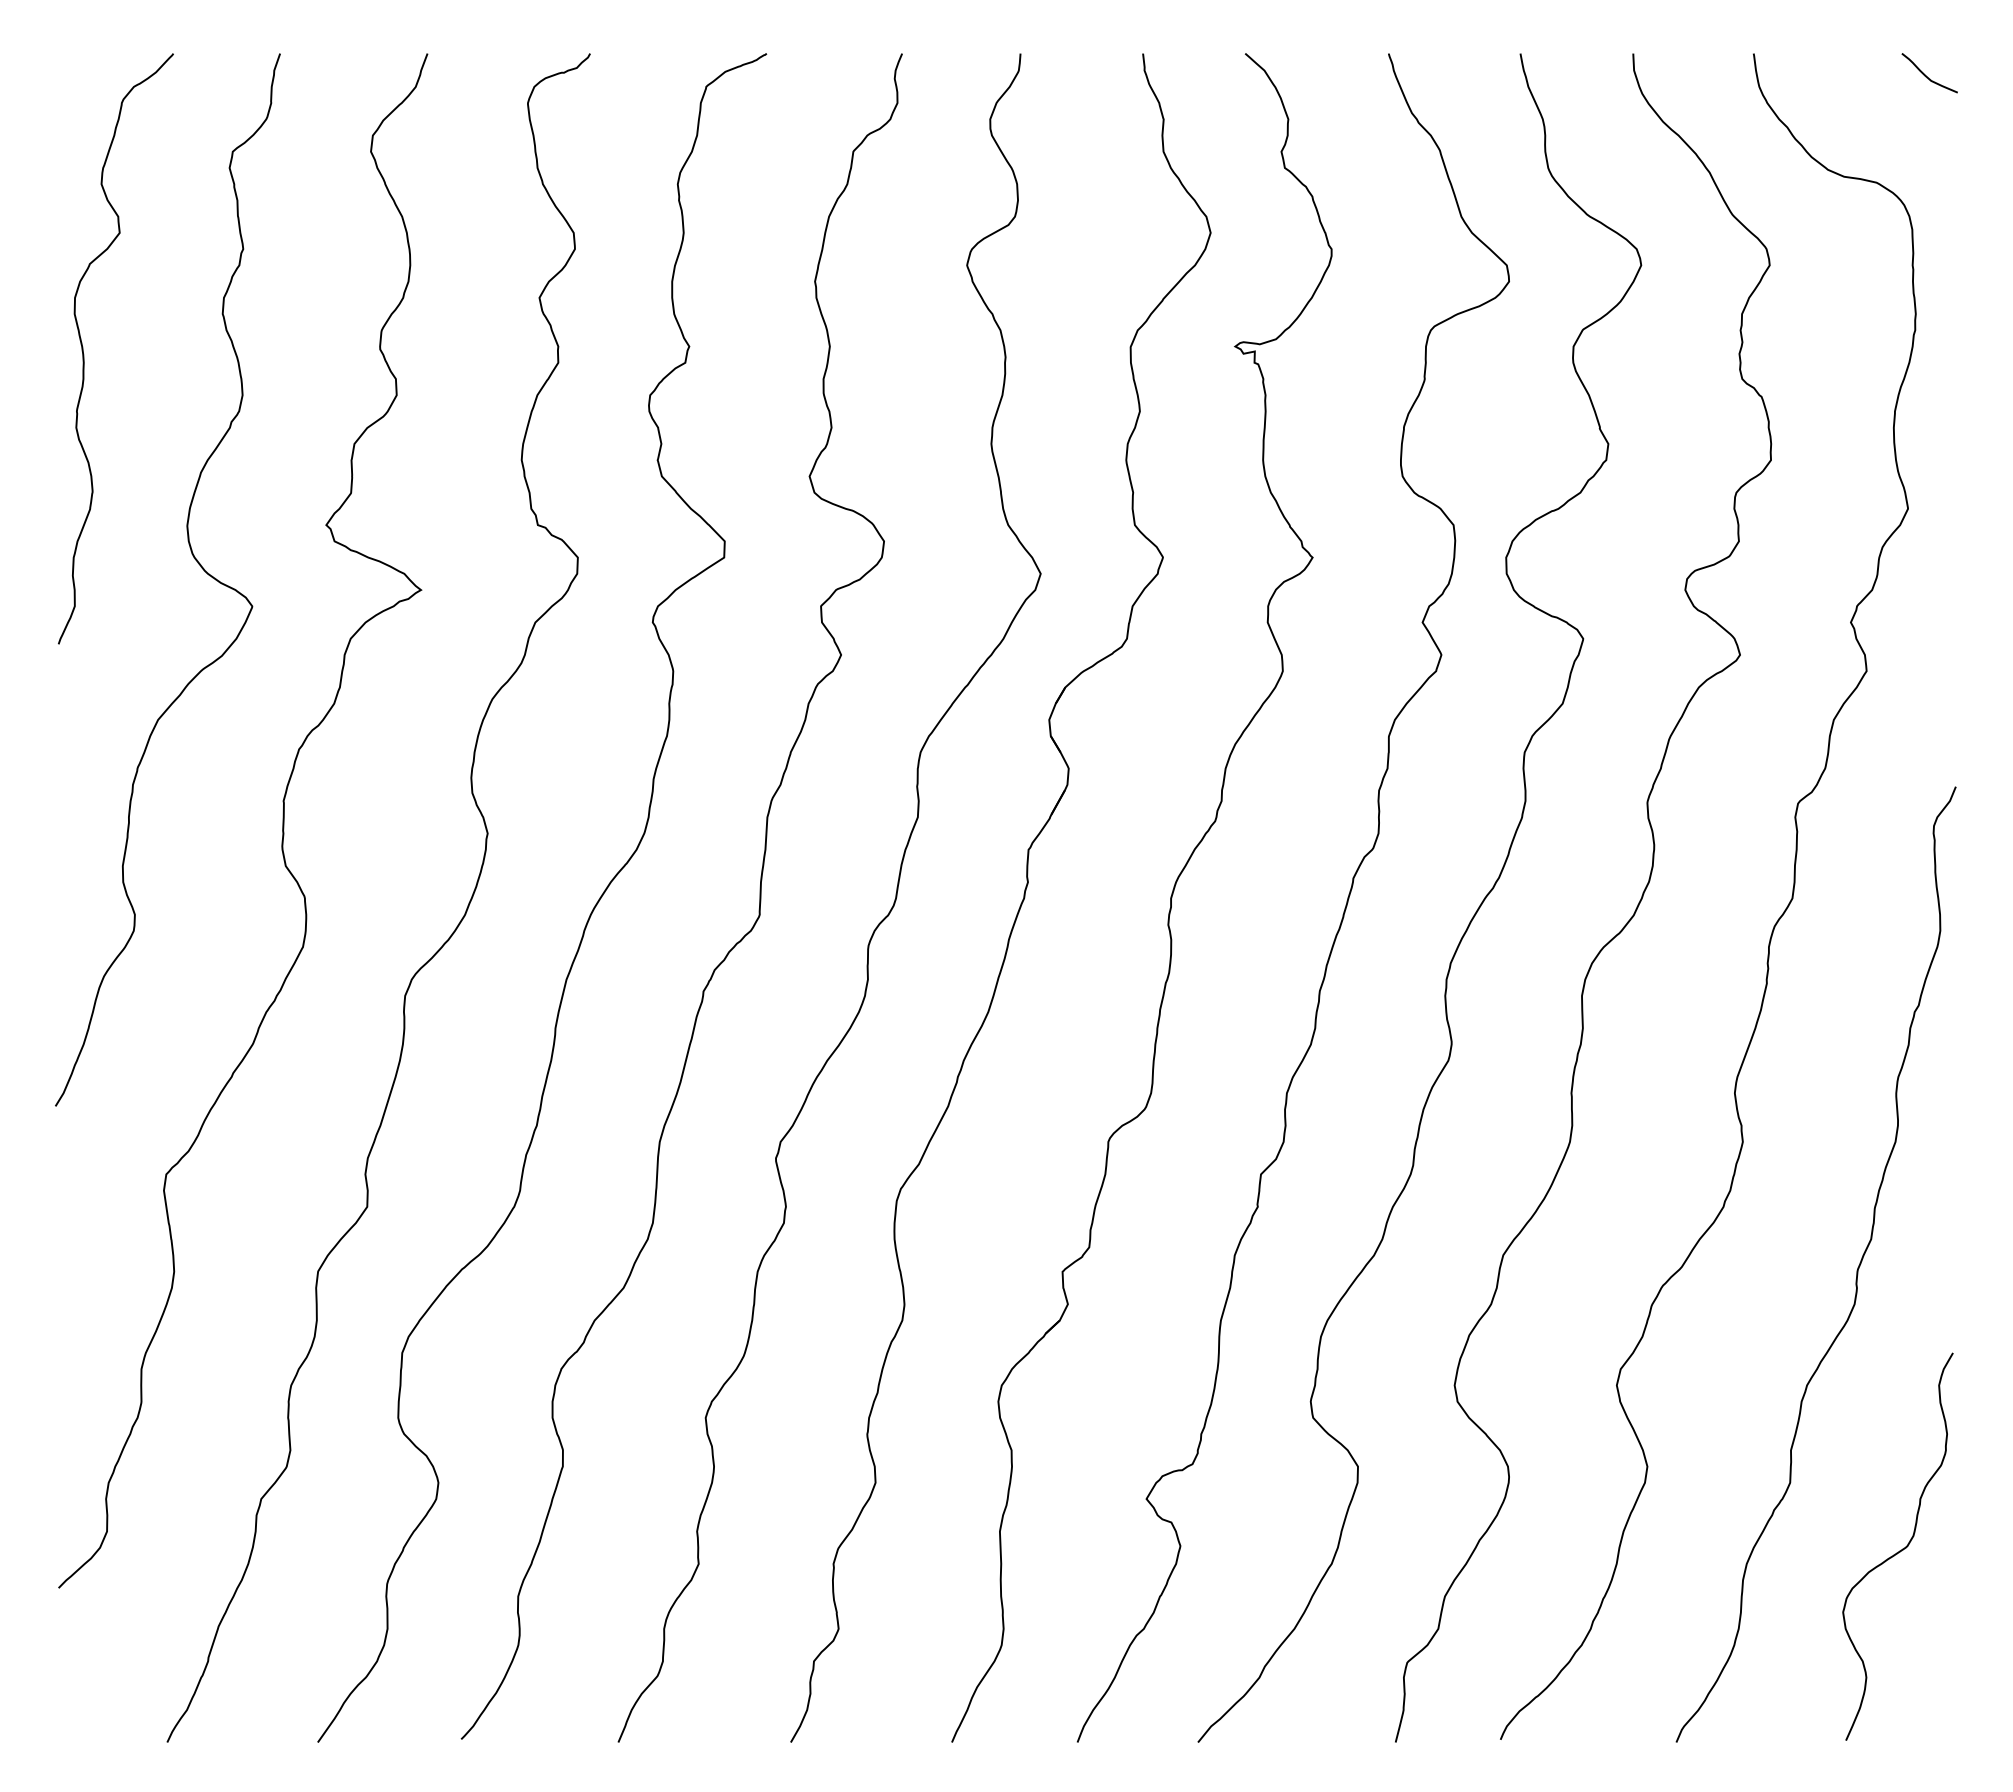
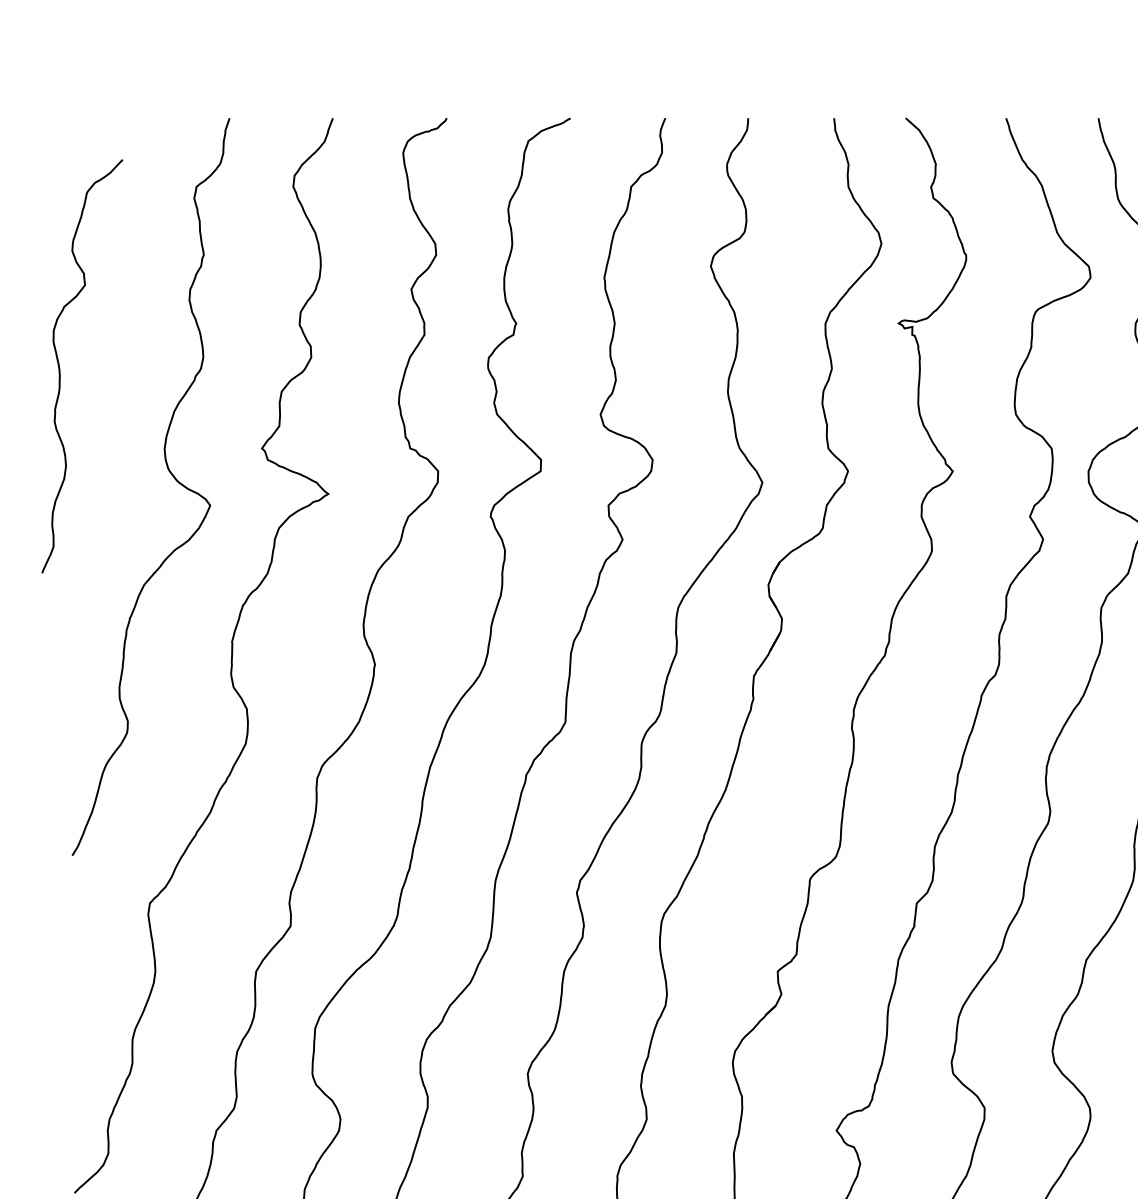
curve: (84, 354) -> (60, 370), moved

